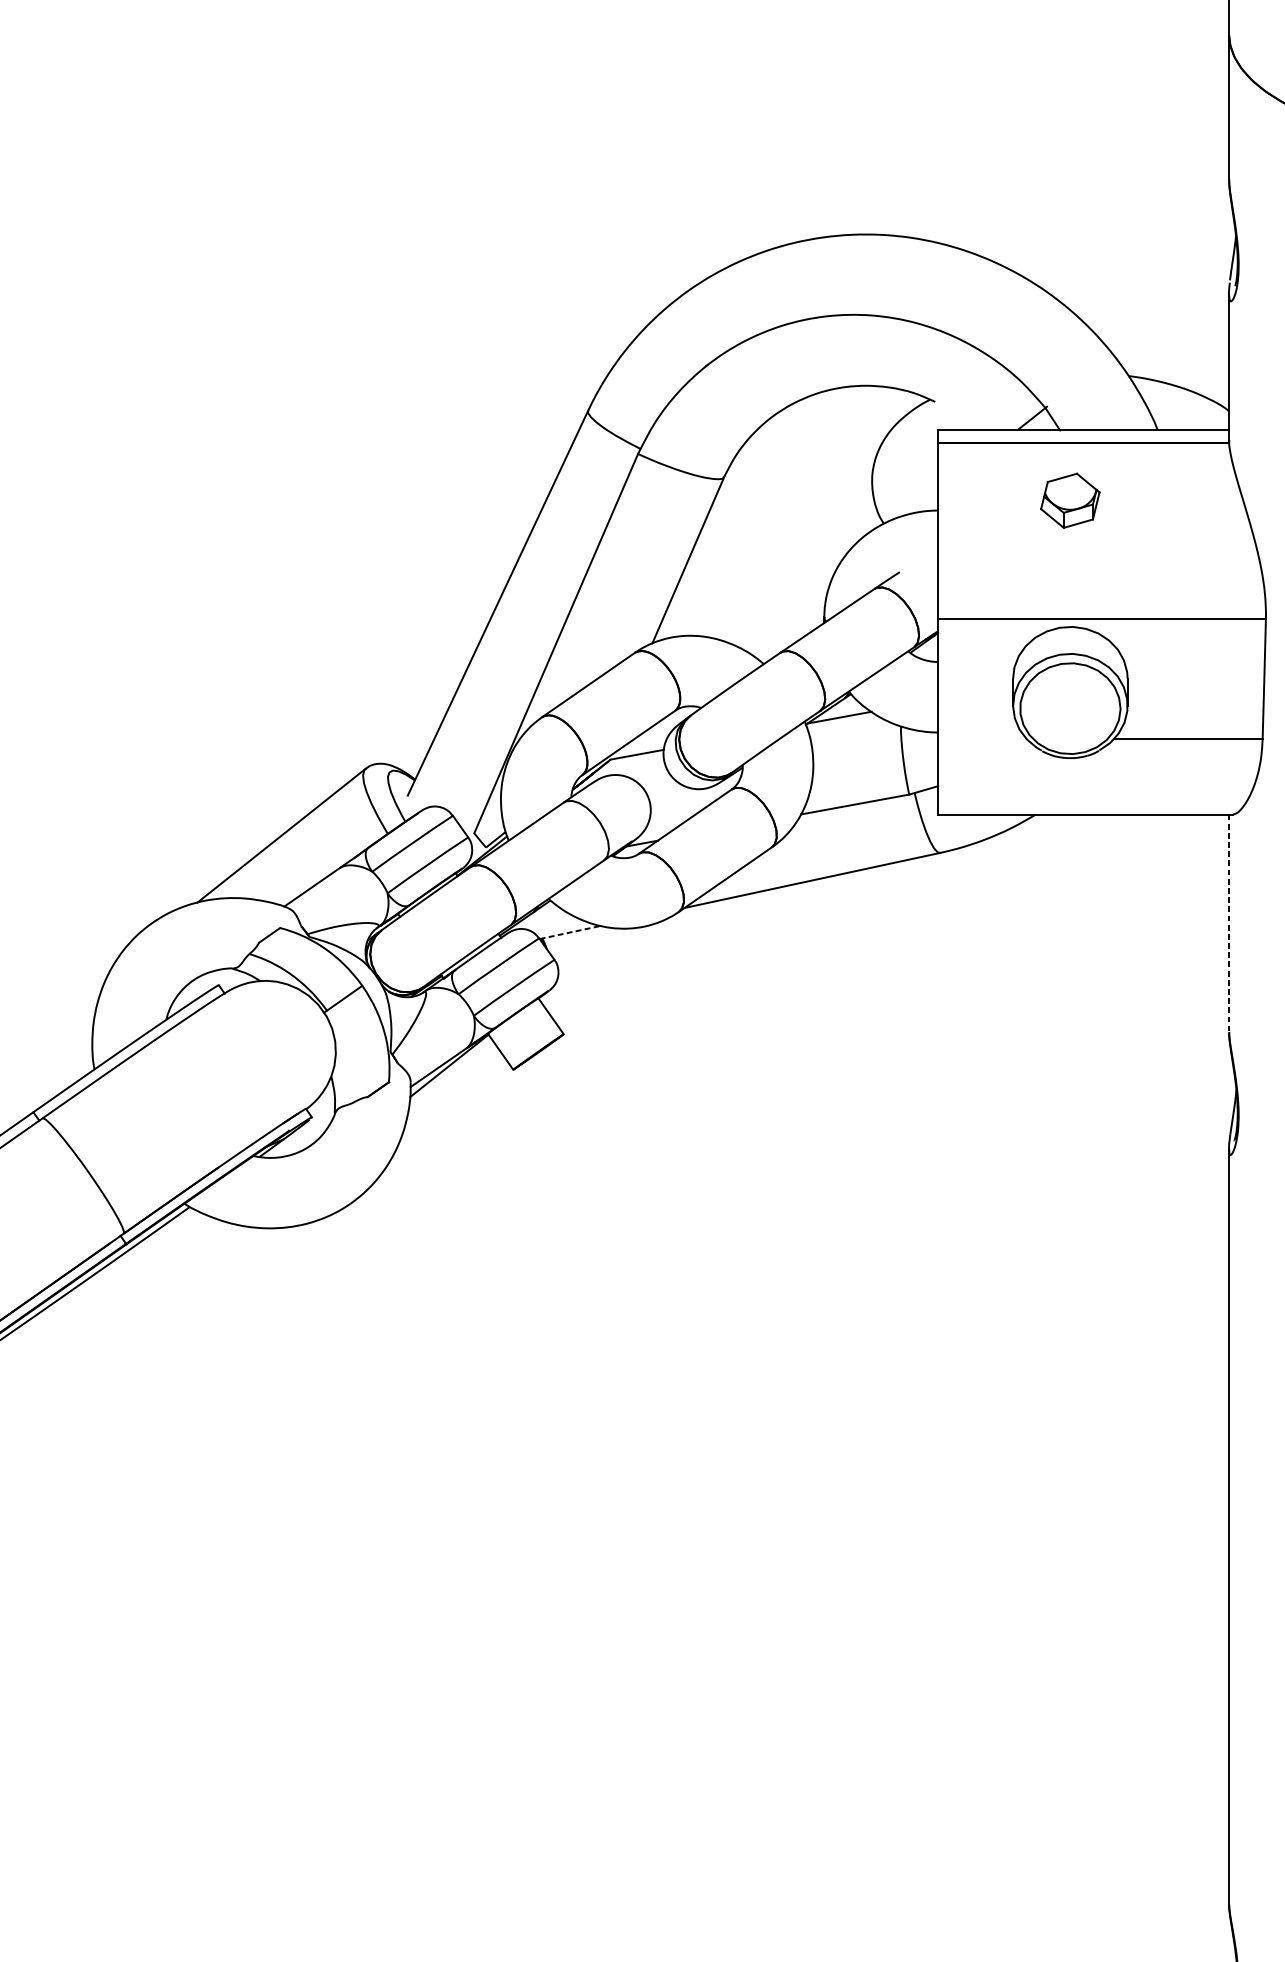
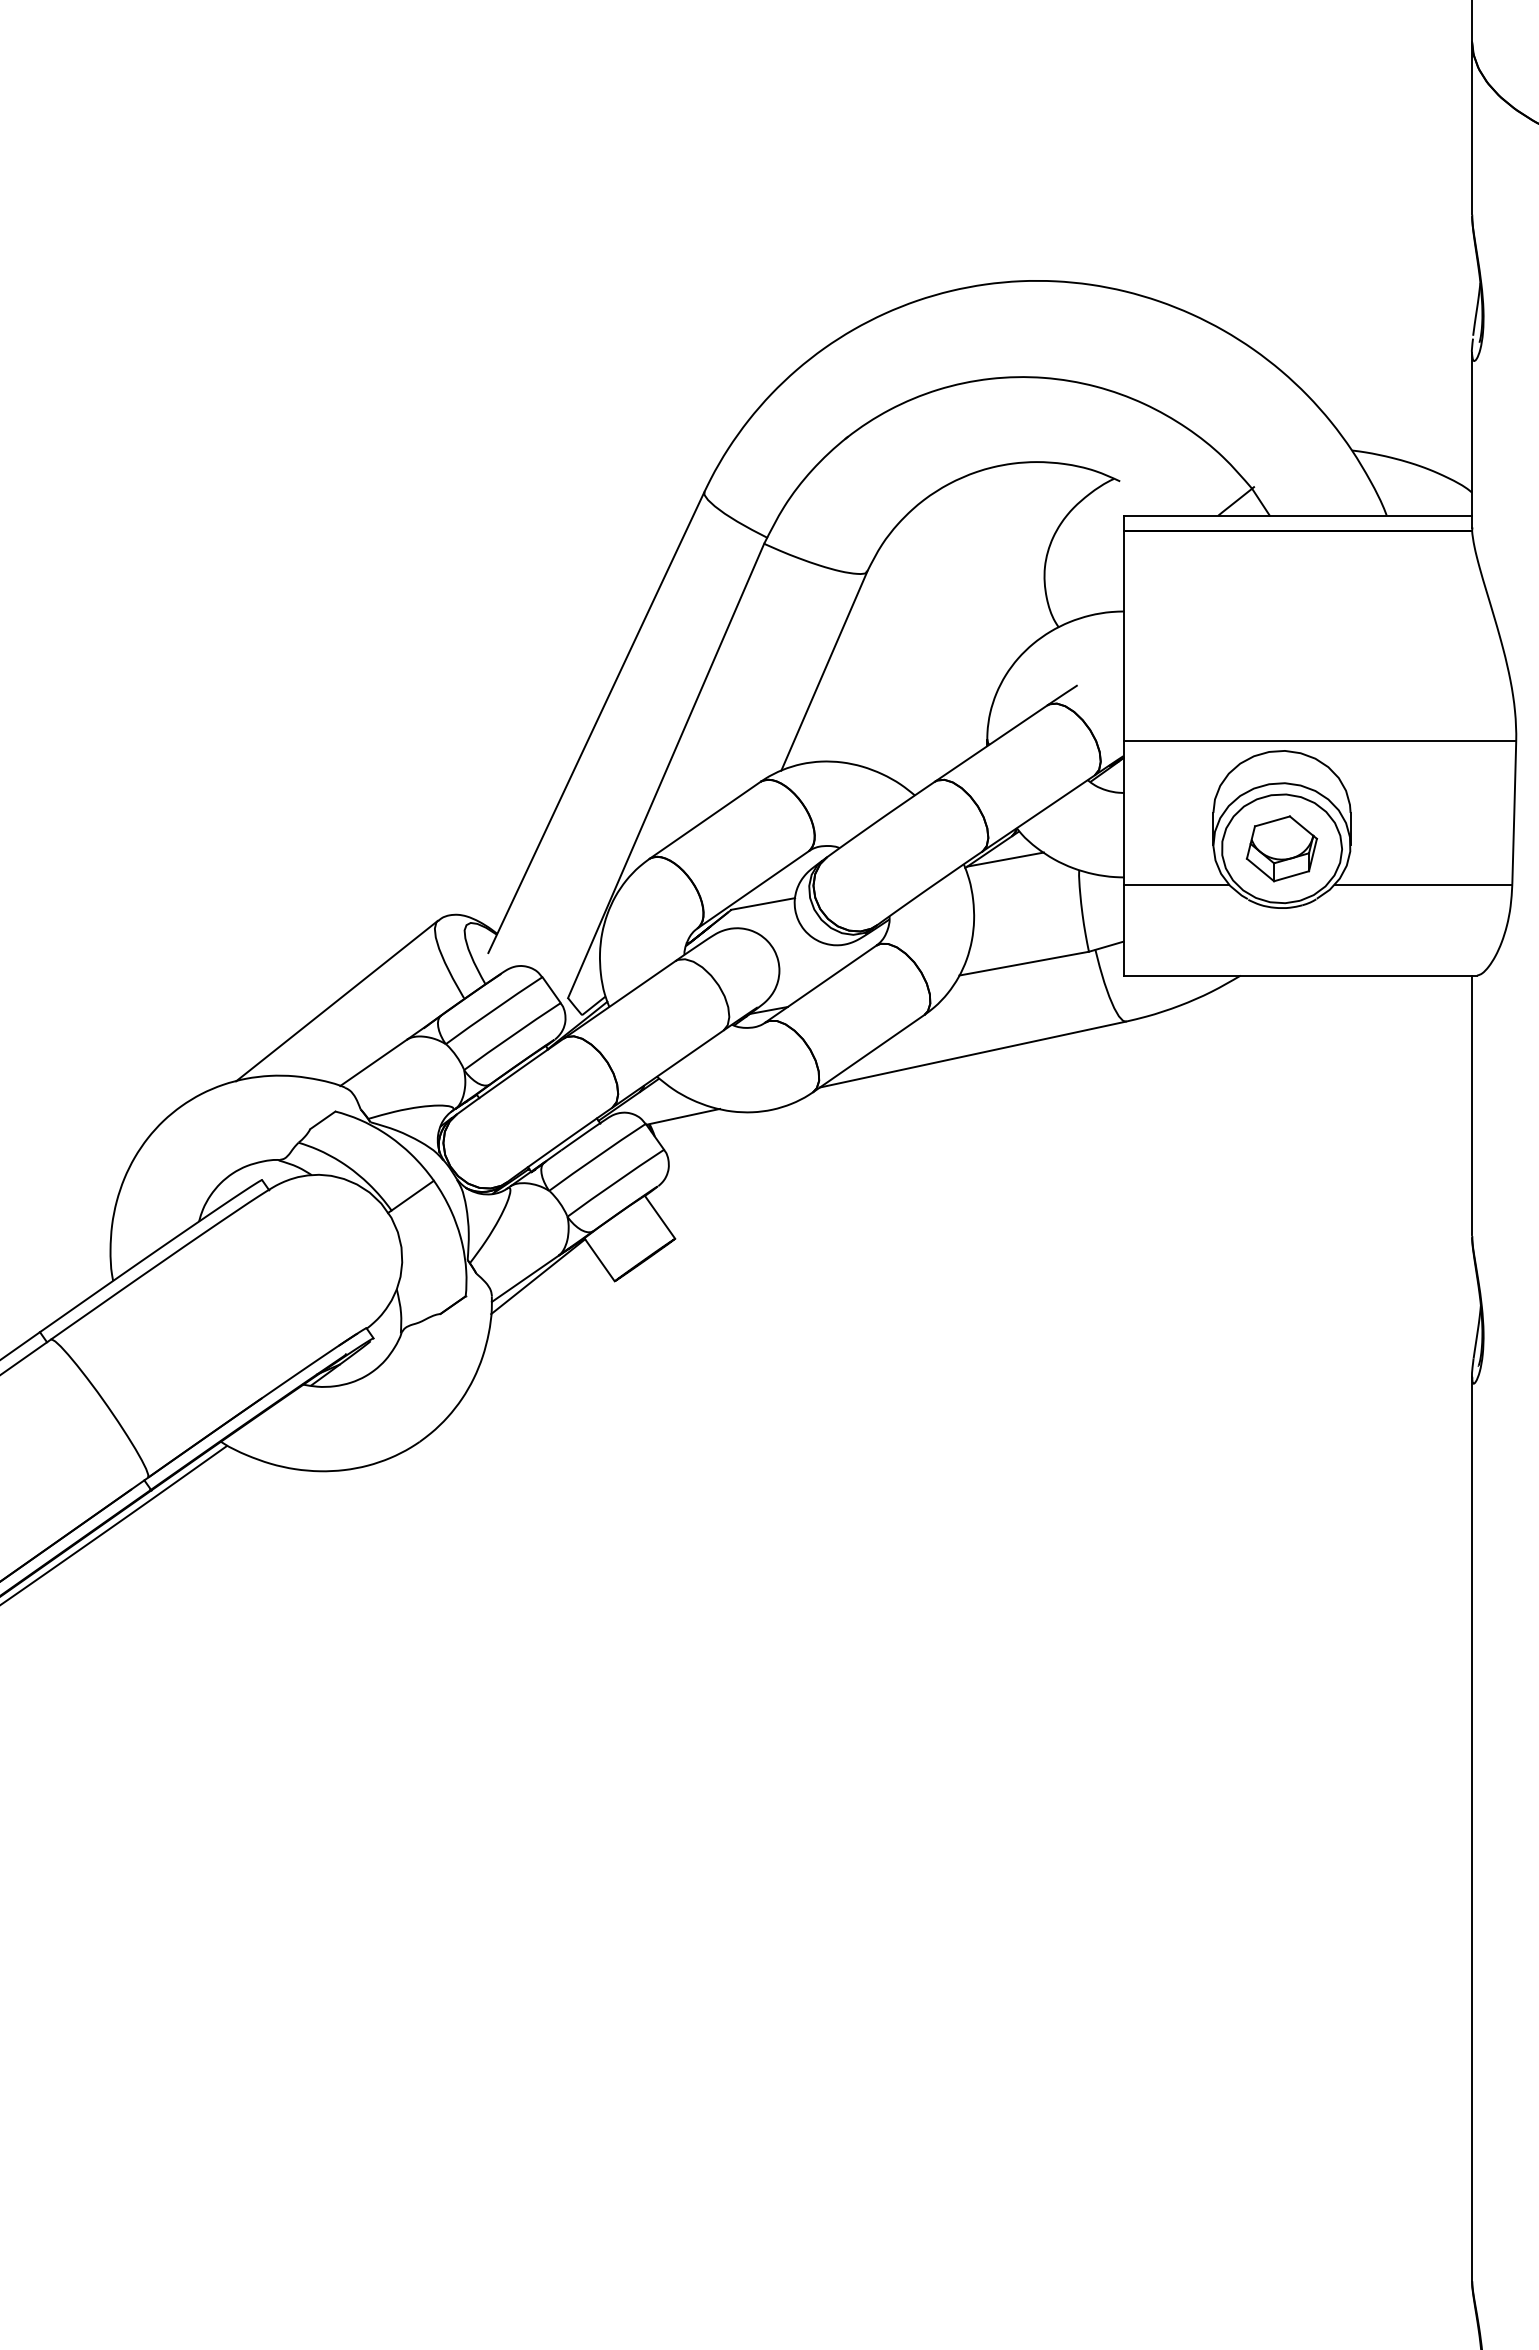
part: (1069, 500) -> (1281, 848), moved
line: (982, 738) -> (1176, 884), added
line: (1228, 922) -> (1471, 1105), dashed -> solid
line: (570, 932) -> (683, 1116), dashed -> solid

